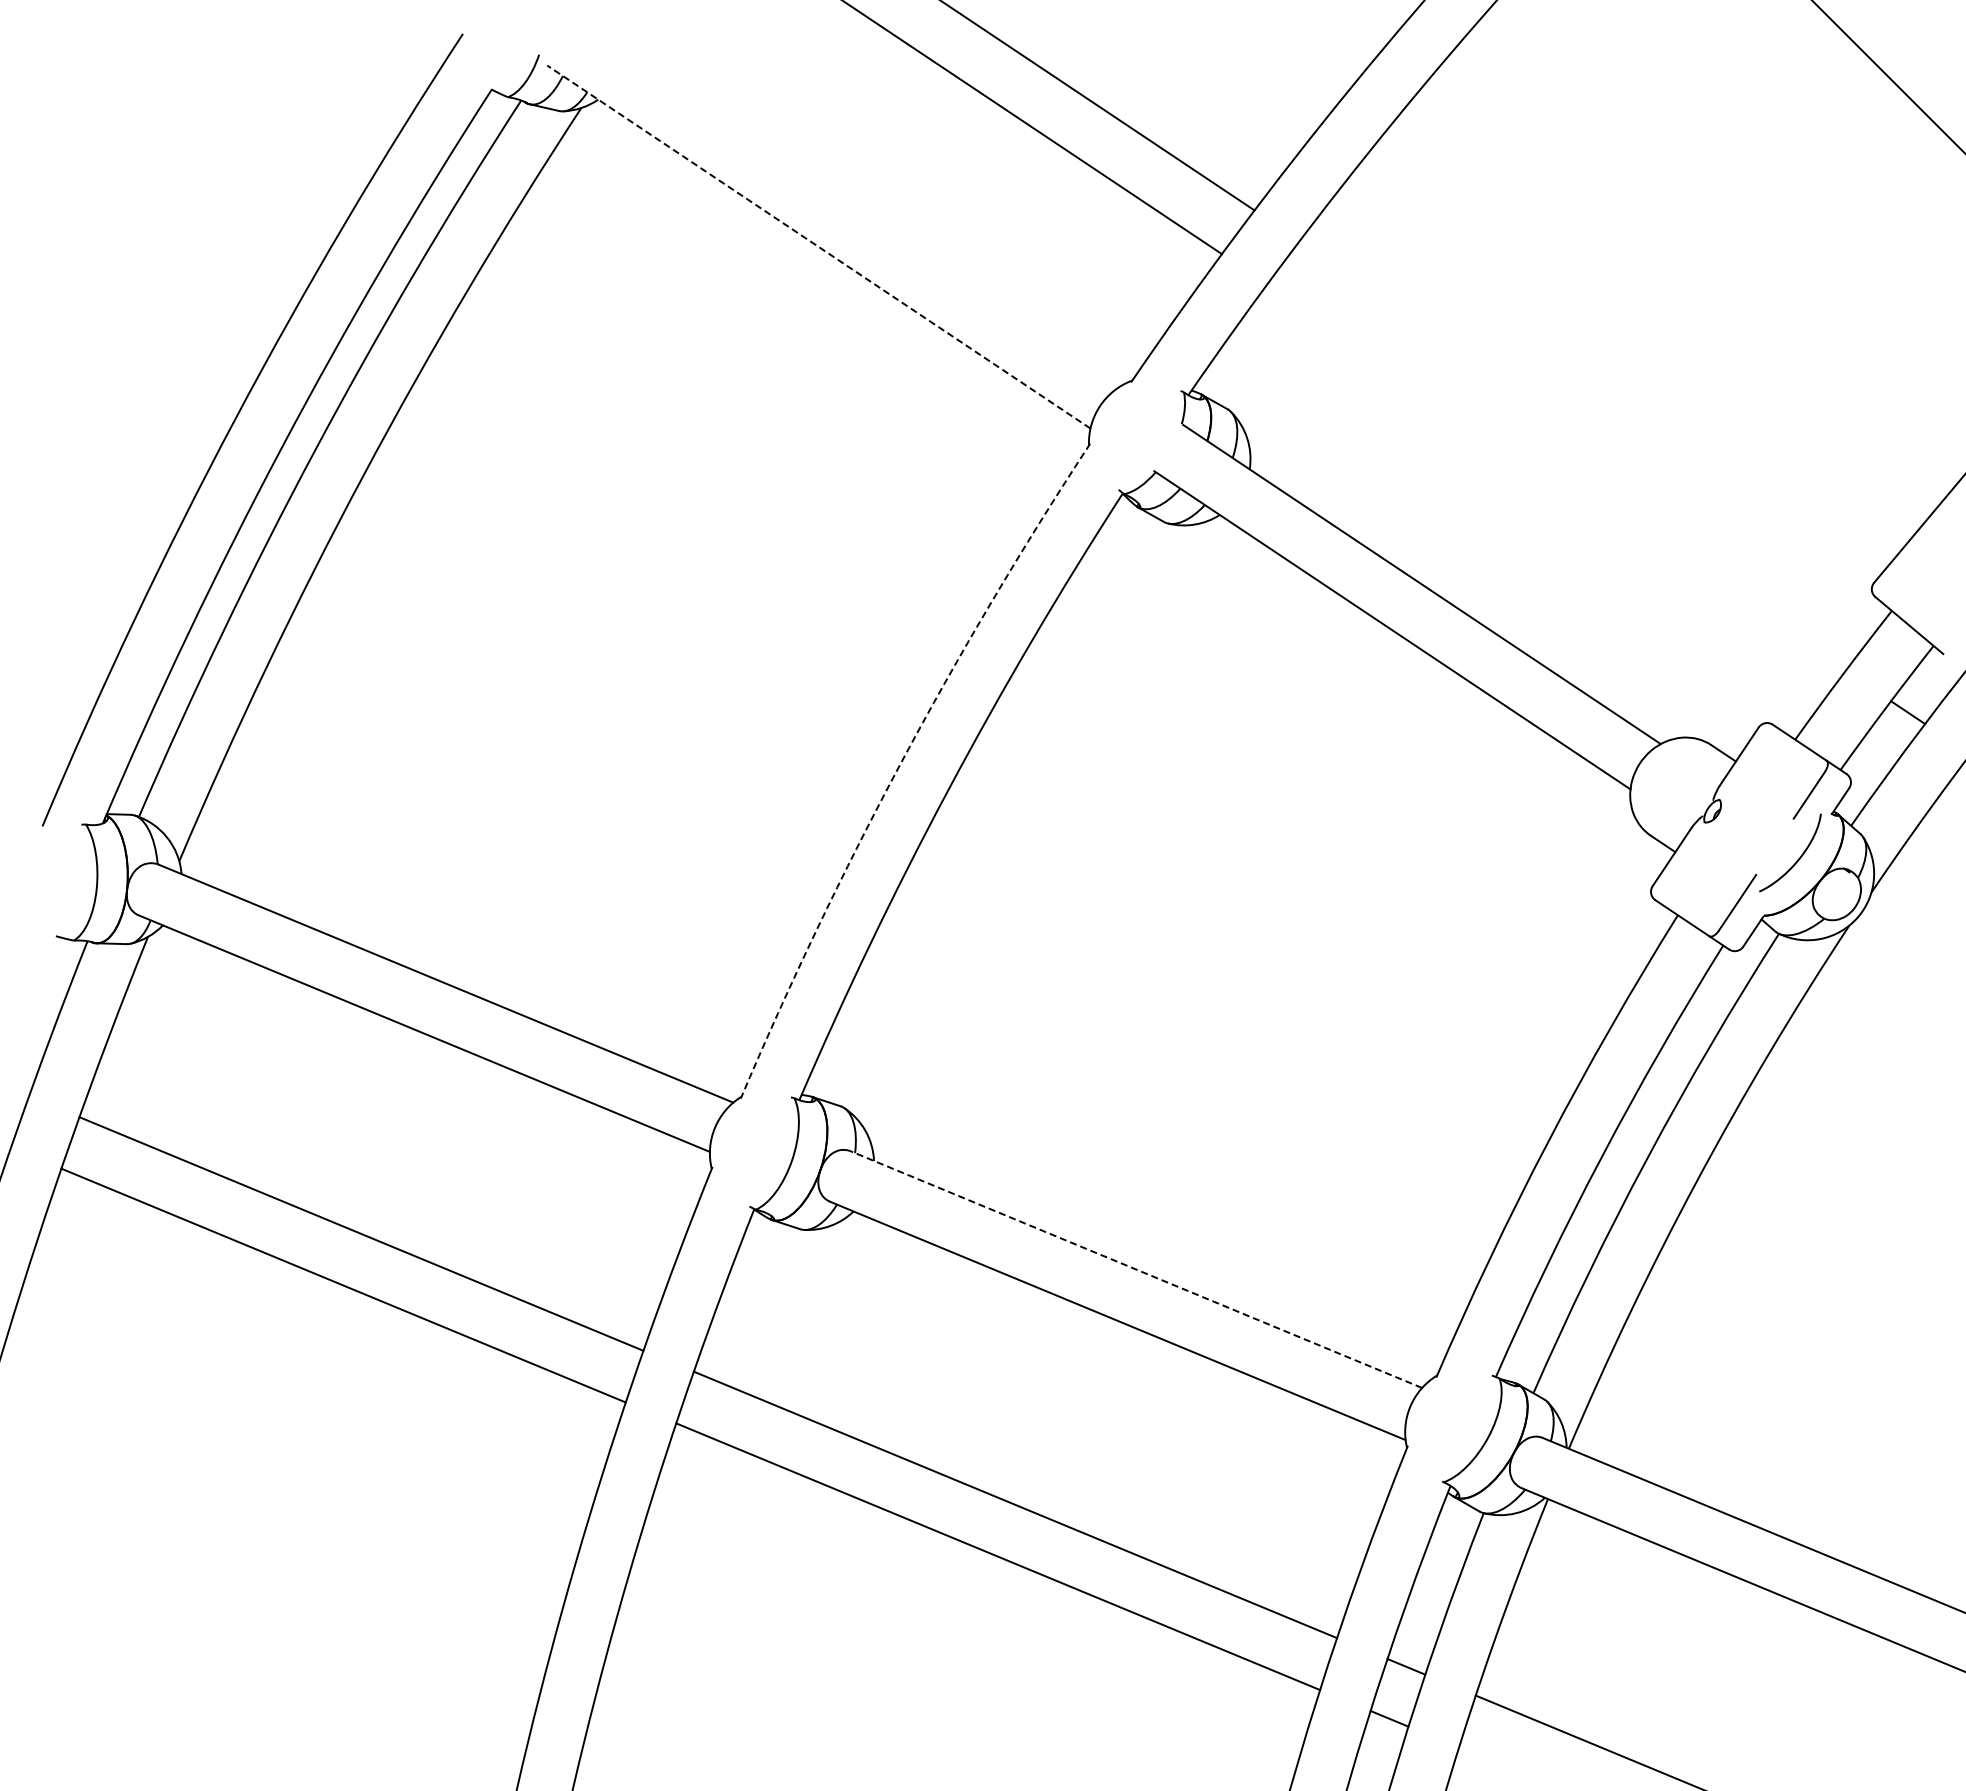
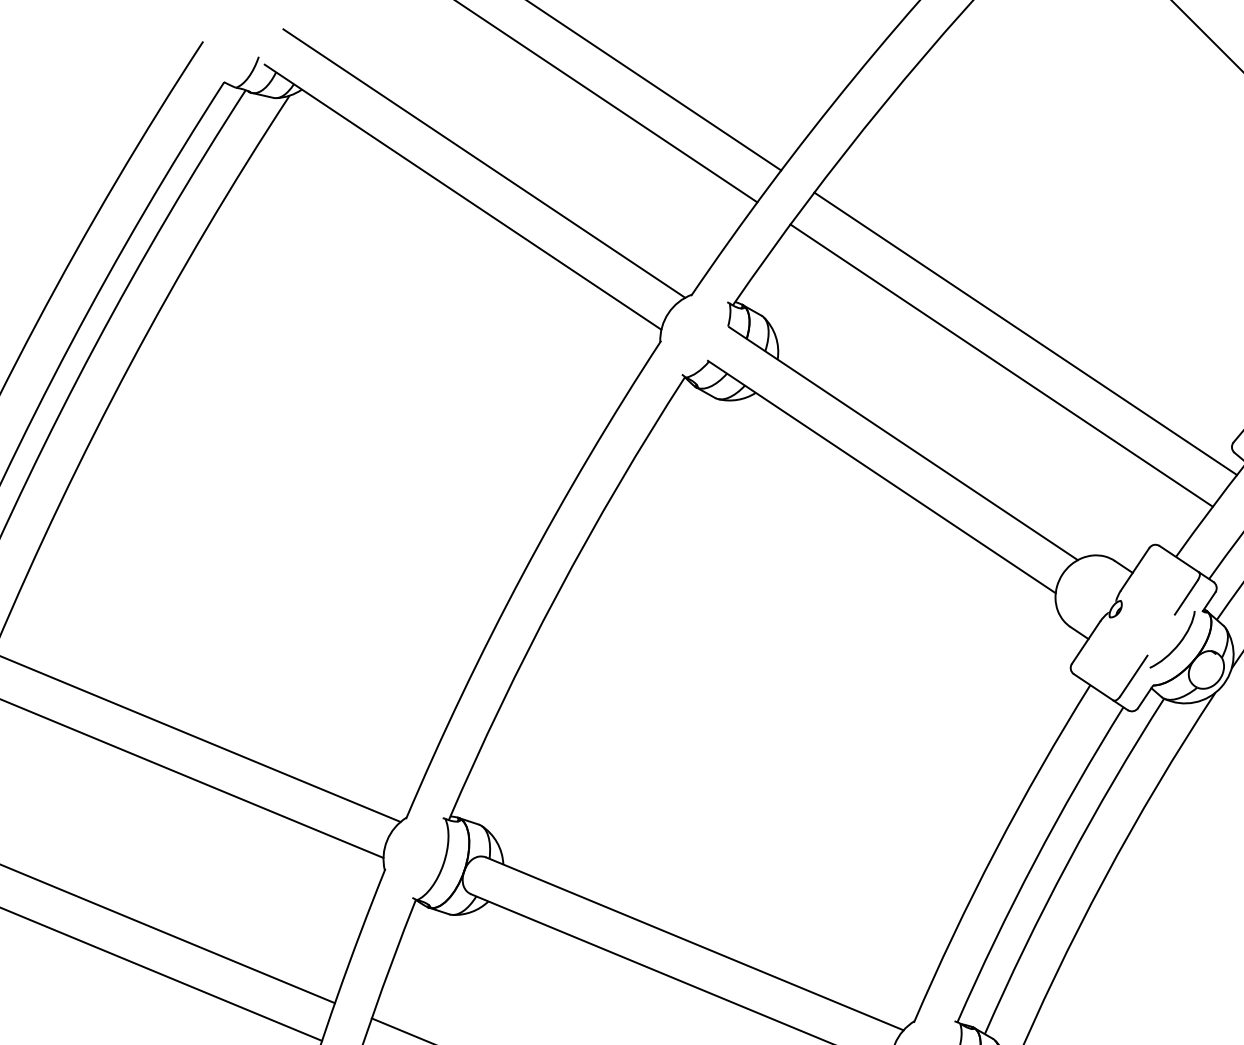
line: (847, 200) -> (483, 163), added
line: (818, 247) -> (462, 197), dashed -> solid
line: (1588, 433) -> (1025, 333), added
line: (1556, 477) -> (1001, 365), added
arc: (900, 763) -> (522, 574), dashed -> solid
line: (1136, 1269) -> (695, 943), dashed -> solid

